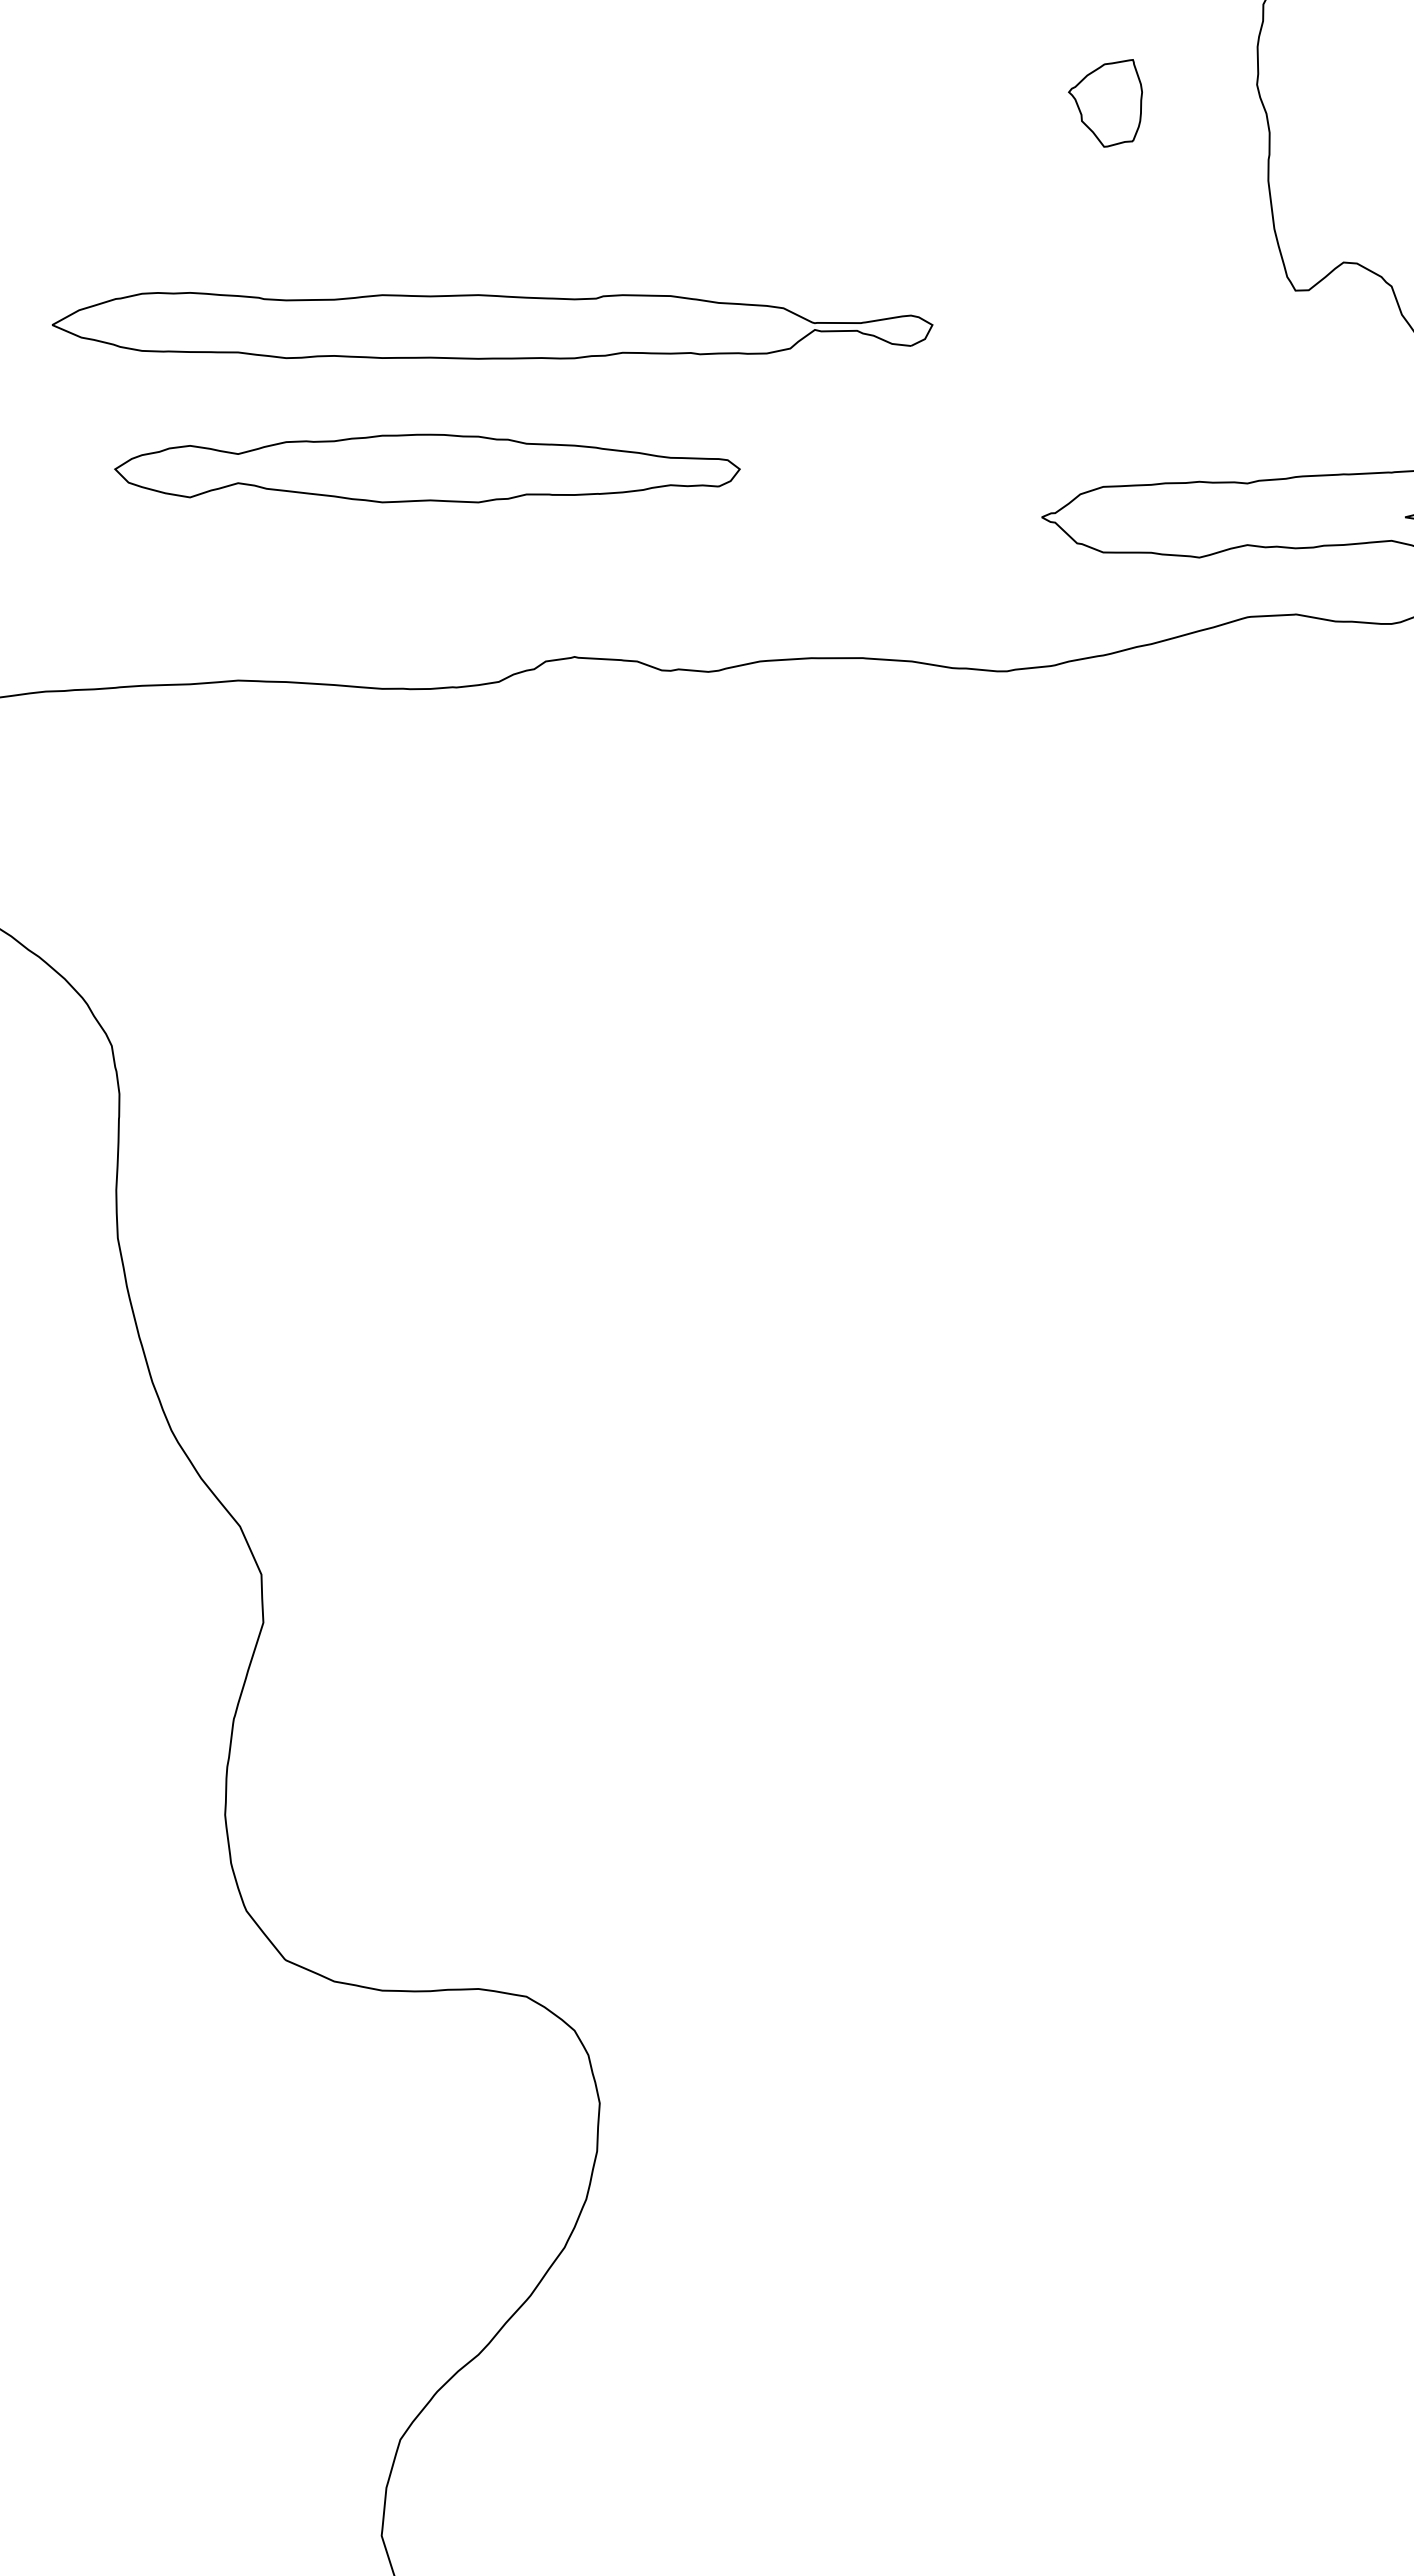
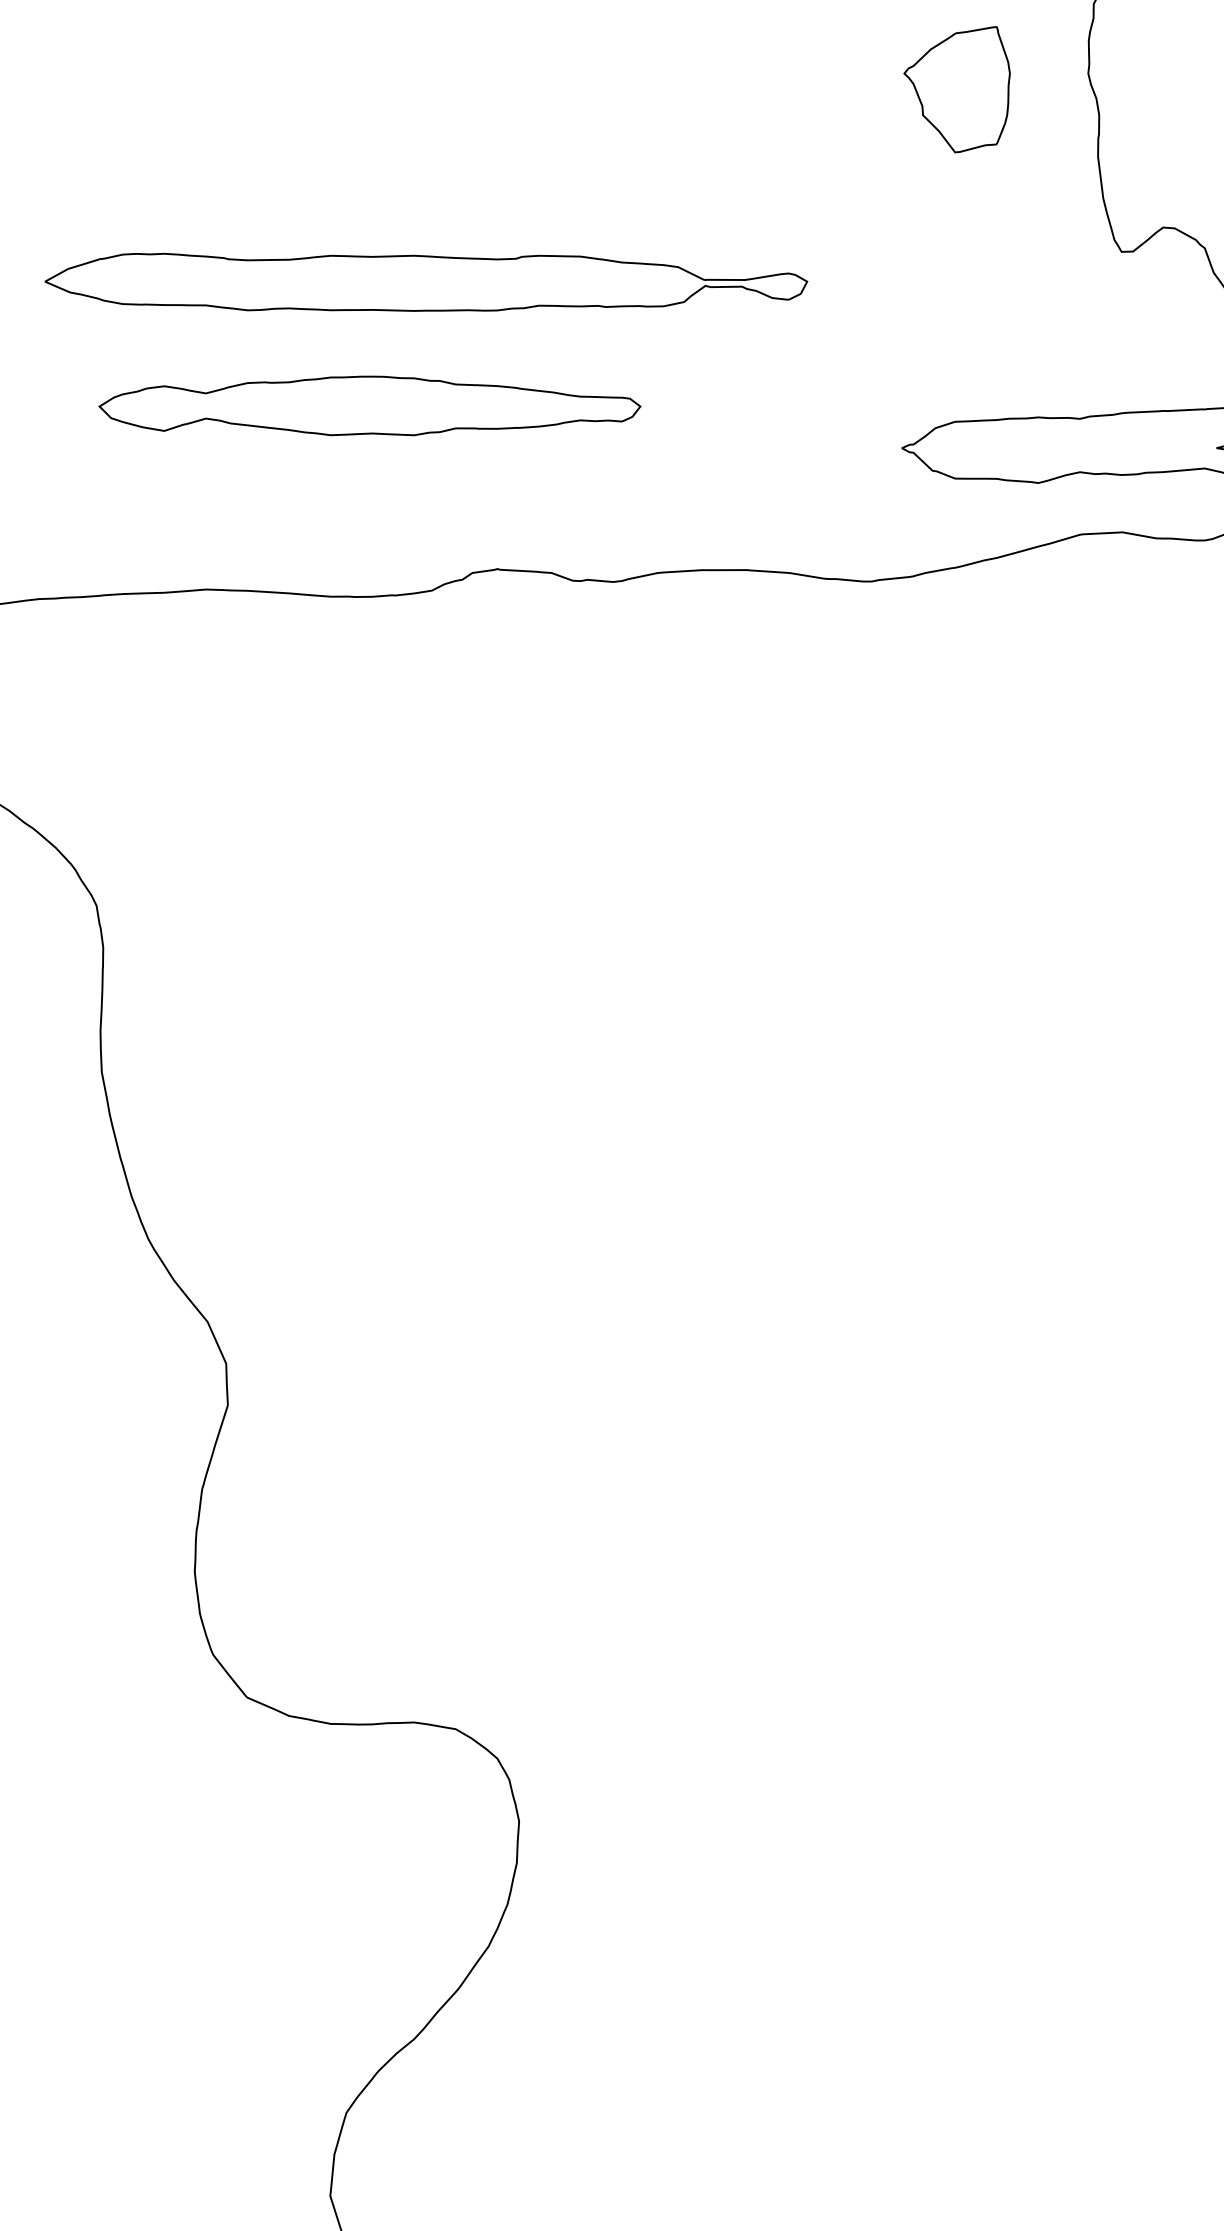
part: (1105, 103) -> (957, 89), size x1.67

